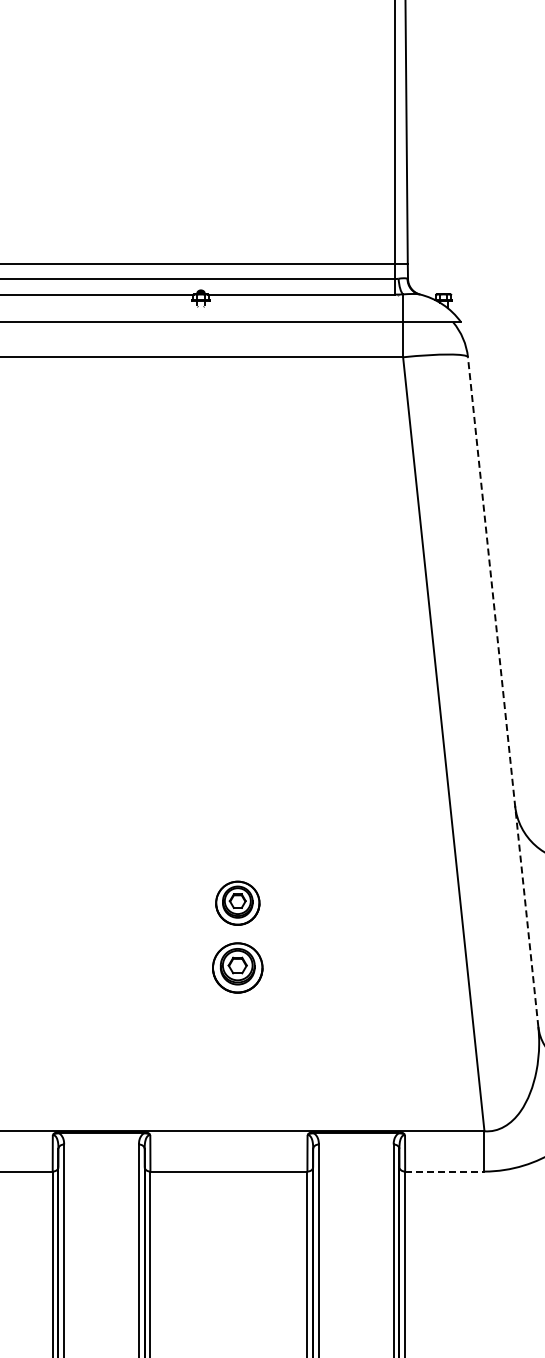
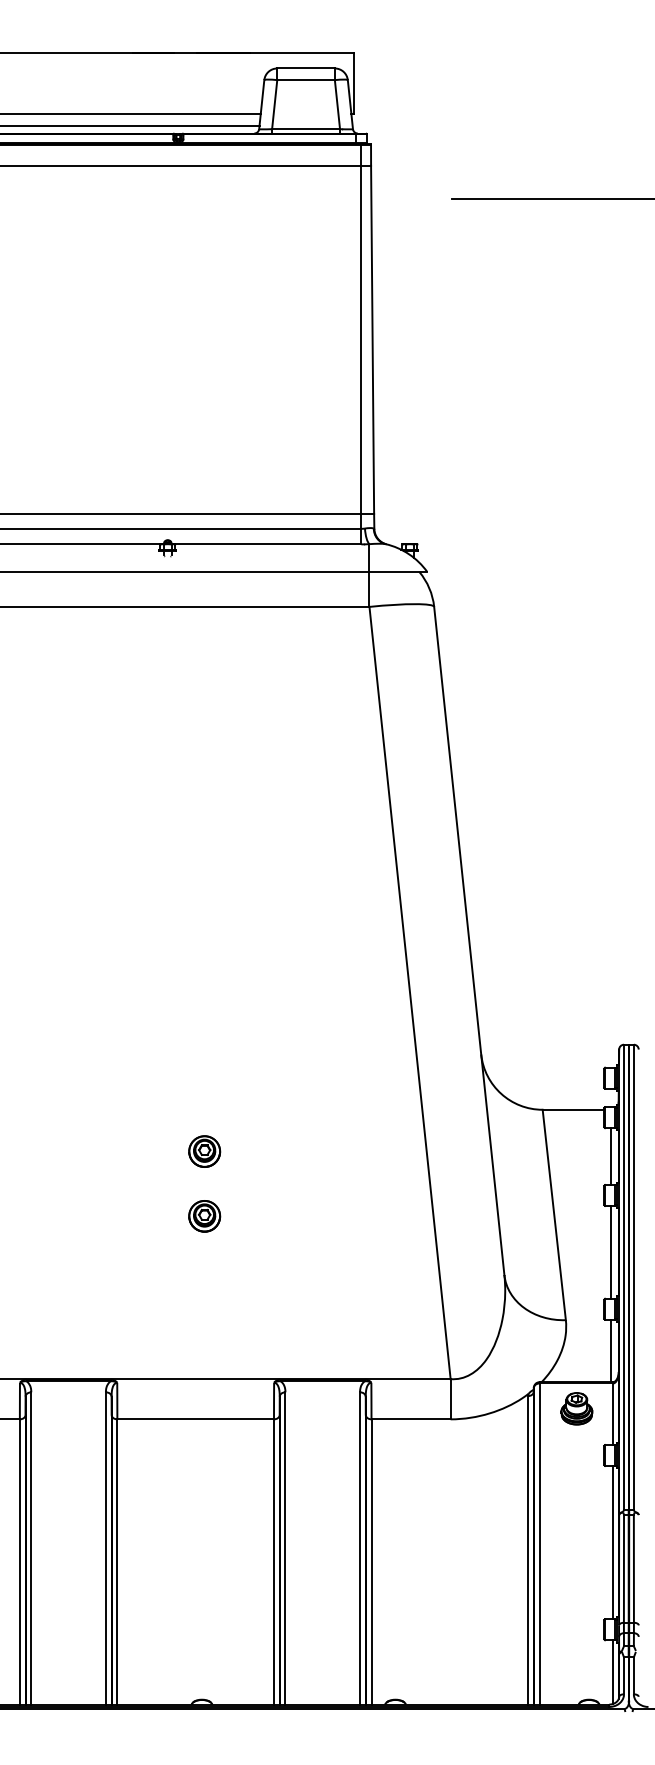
line: (503, 692) -> (469, 941), dashed -> solid
part: (237, 903) -> (204, 1151), size x0.71
part: (237, 968) -> (204, 1216), size x0.62
line: (445, 1171) -> (411, 1419), dashed -> solid

